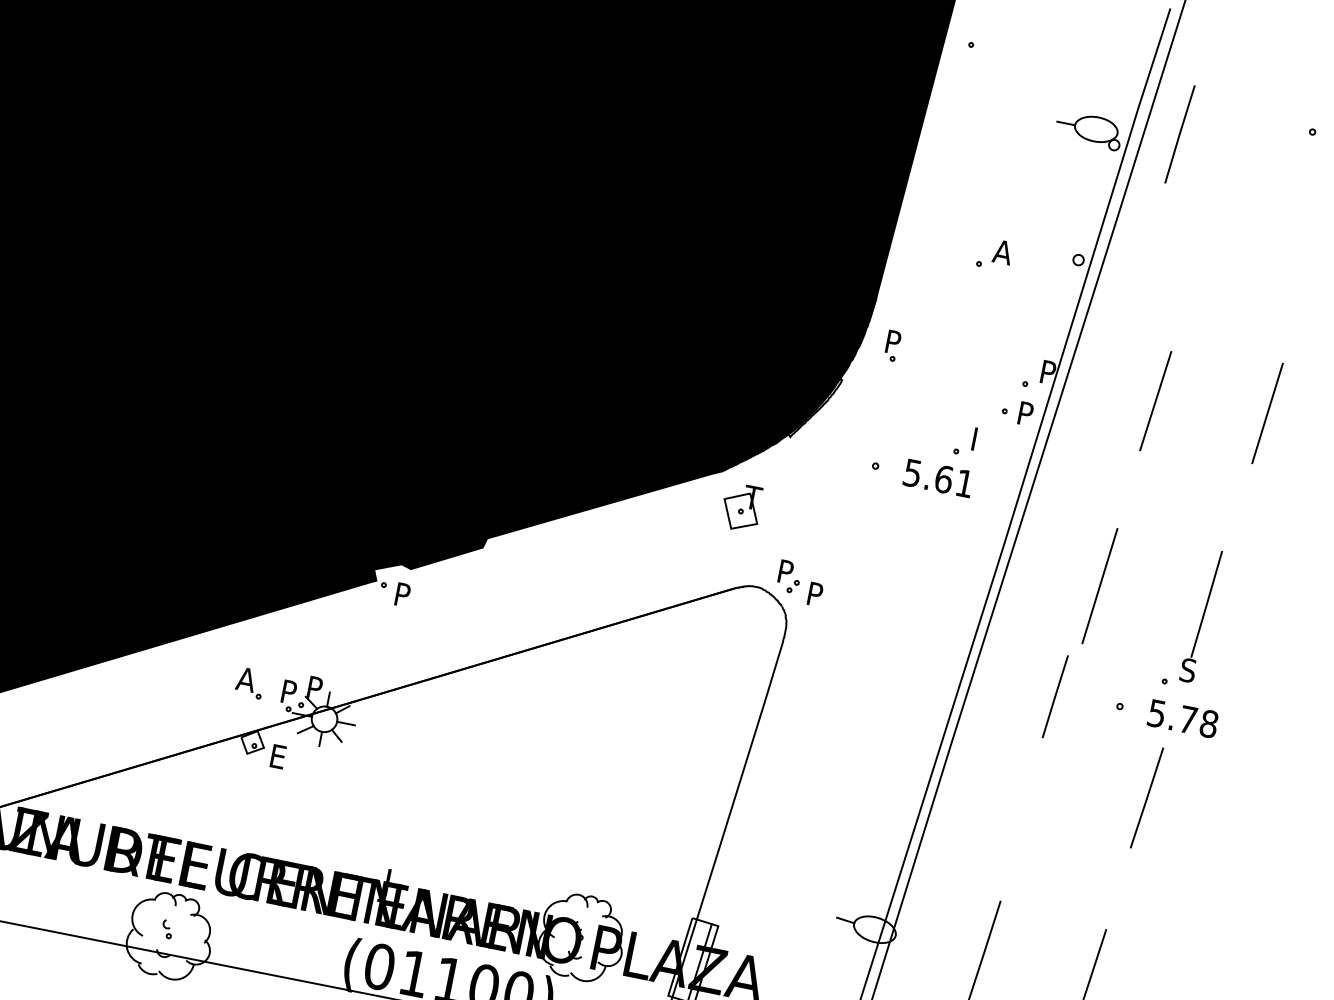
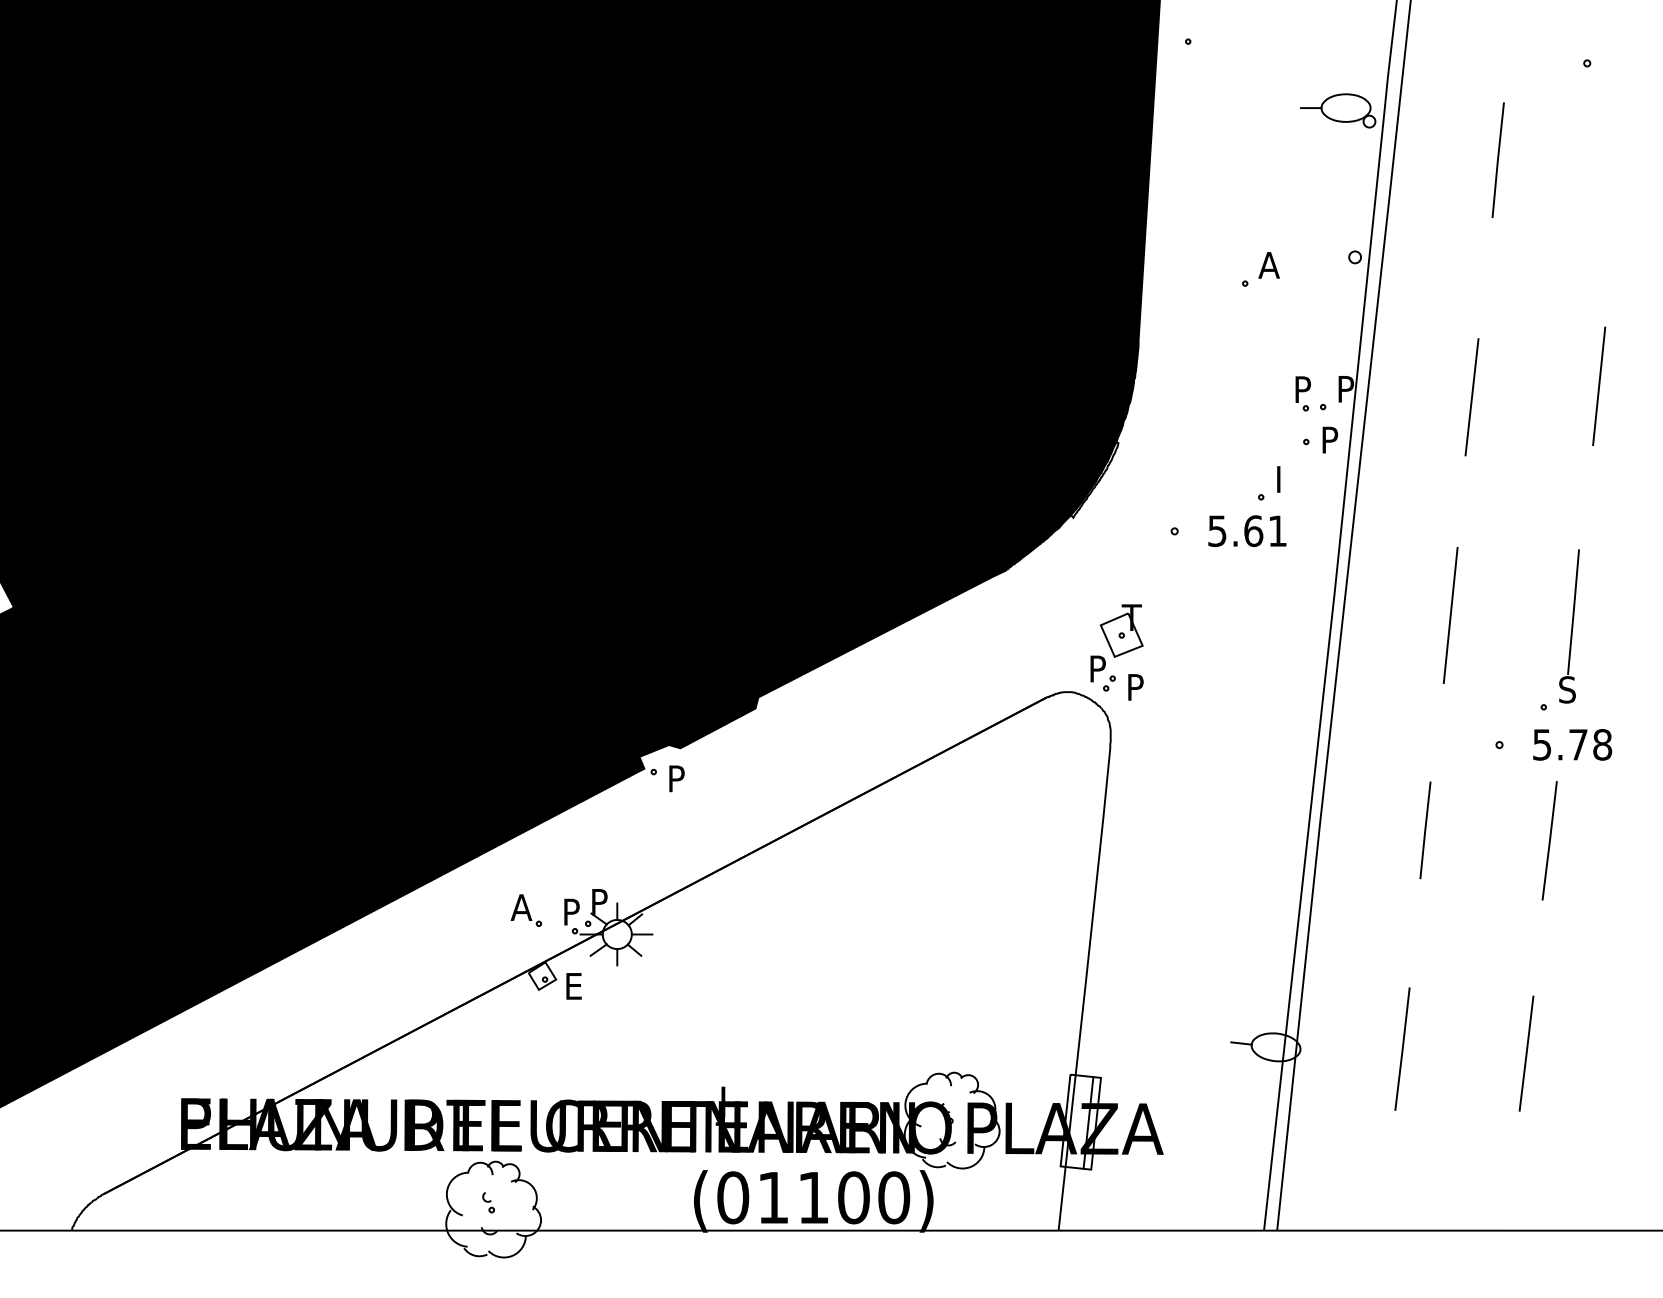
line: (1179, 133) -> (1497, 159), moved
part: (892, 345) -> (1302, 393), moved
part: (741, 507) -> (1121, 630), moved
line: (1055, 696) -> (1425, 830), moved

